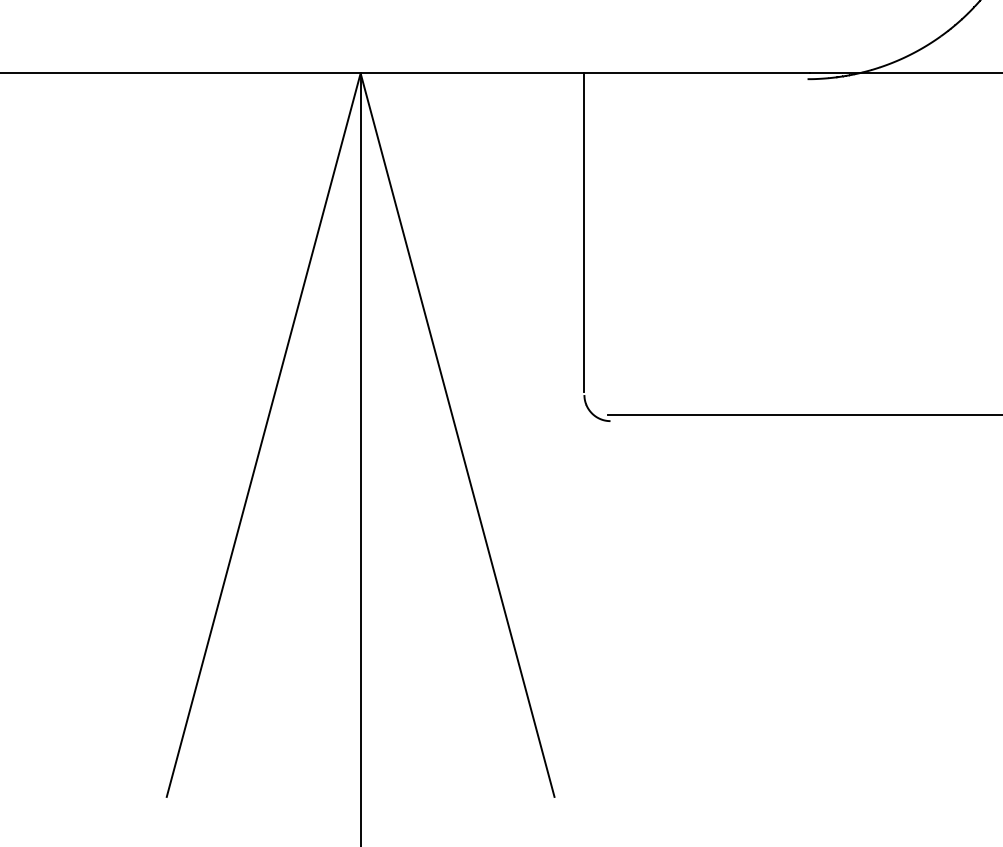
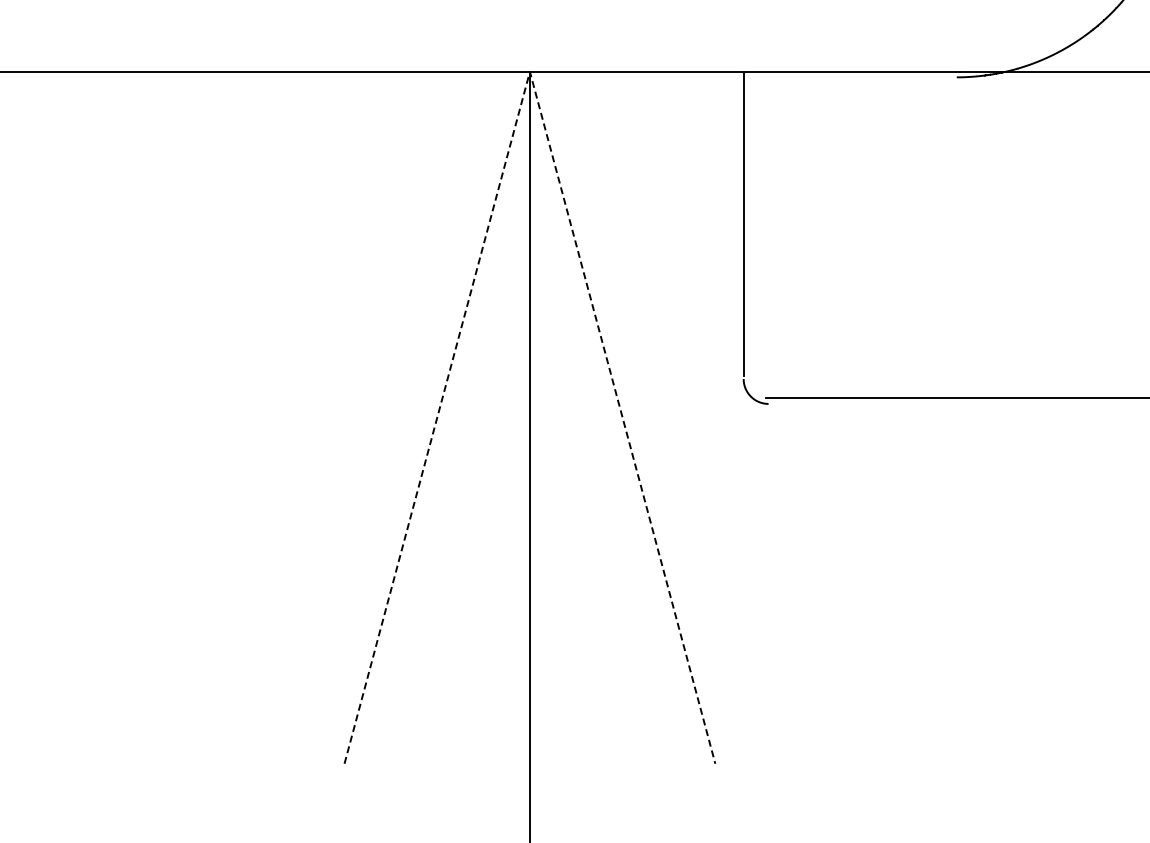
line: (360, 73) -> (529, 71), solid -> dashed

